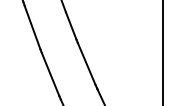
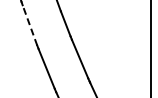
line: (32, 27) -> (29, 25), solid -> dashed

